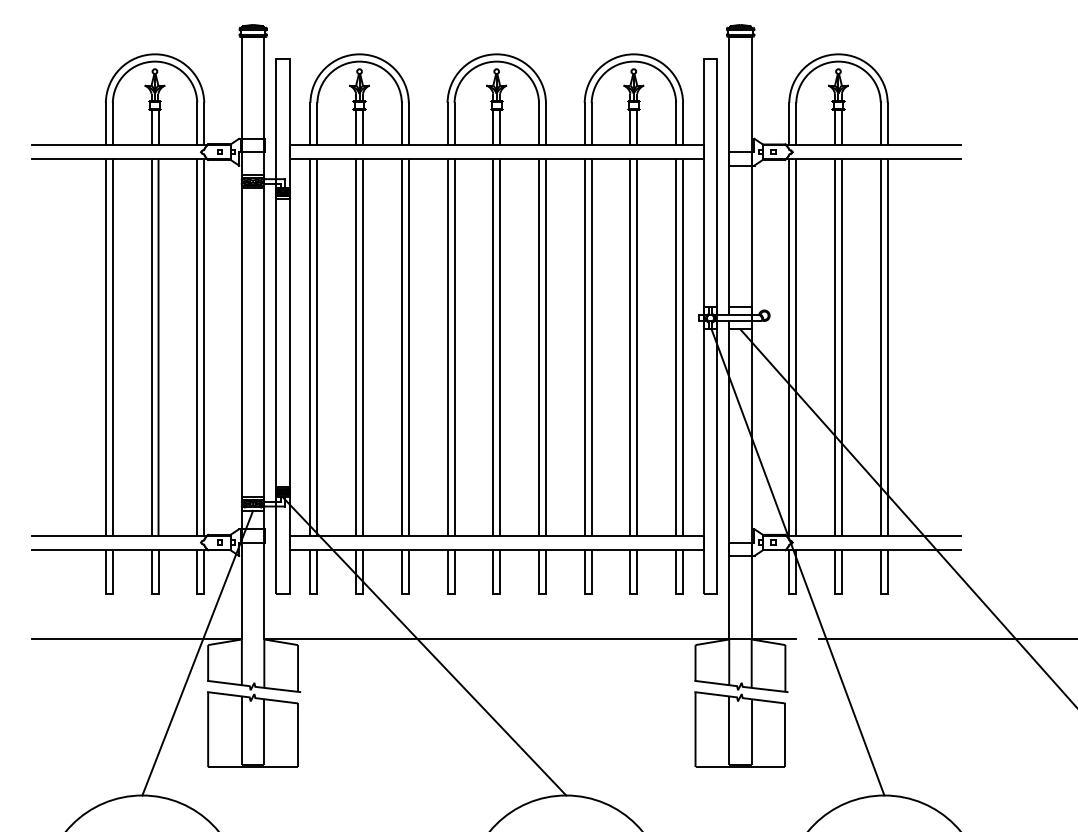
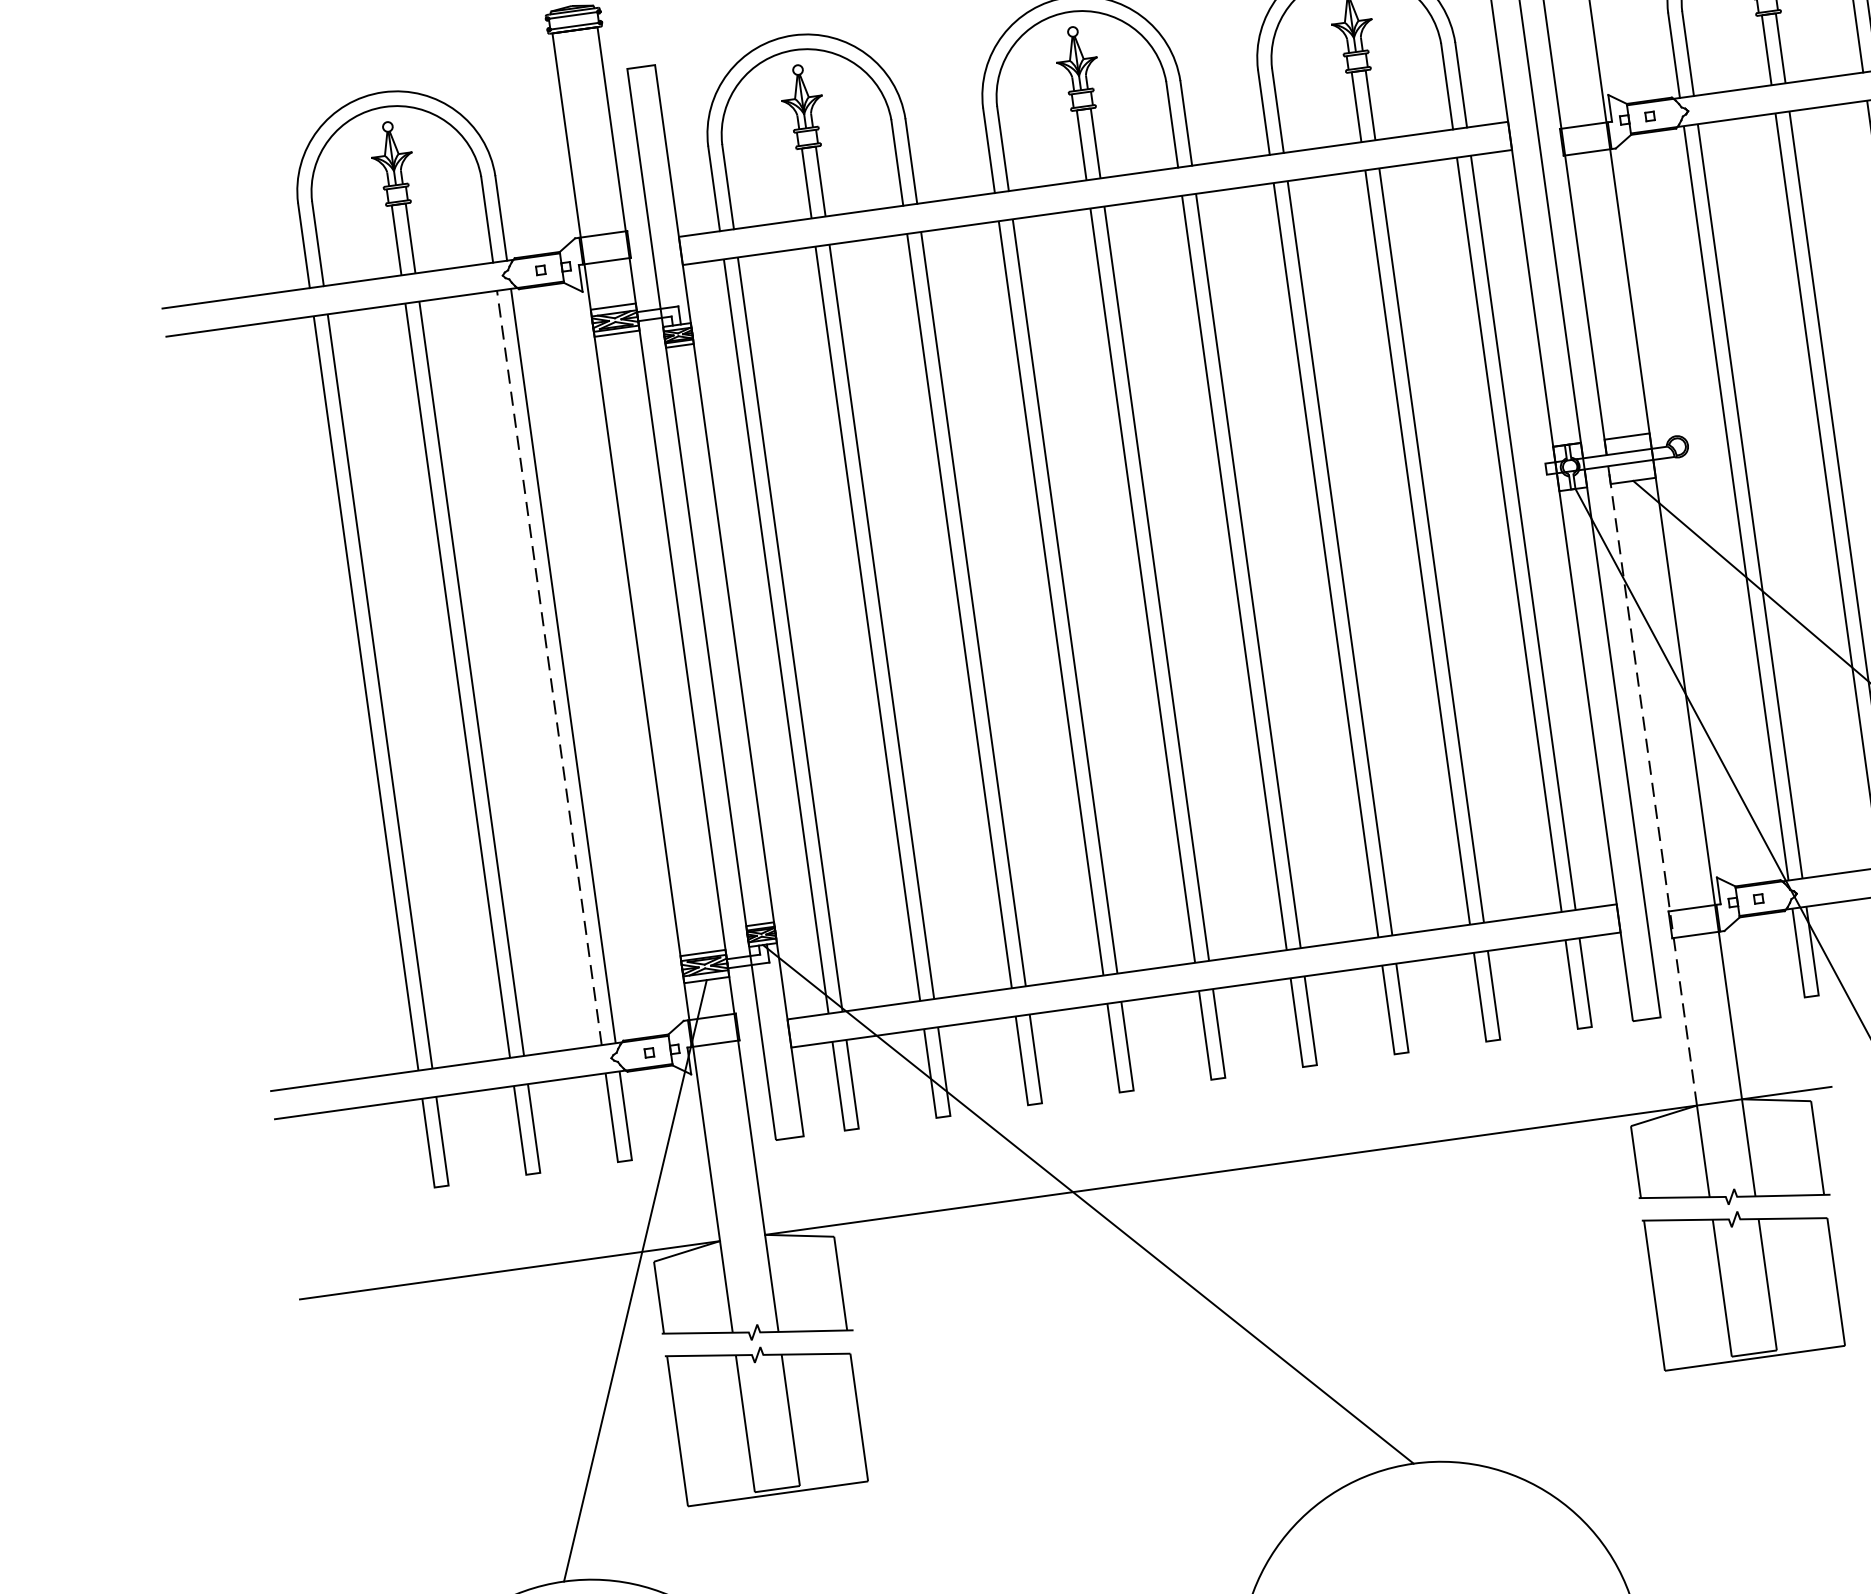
line: (197, 346) -> (549, 666), solid -> dashed
line: (729, 479) -> (1653, 784), solid -> dashed

